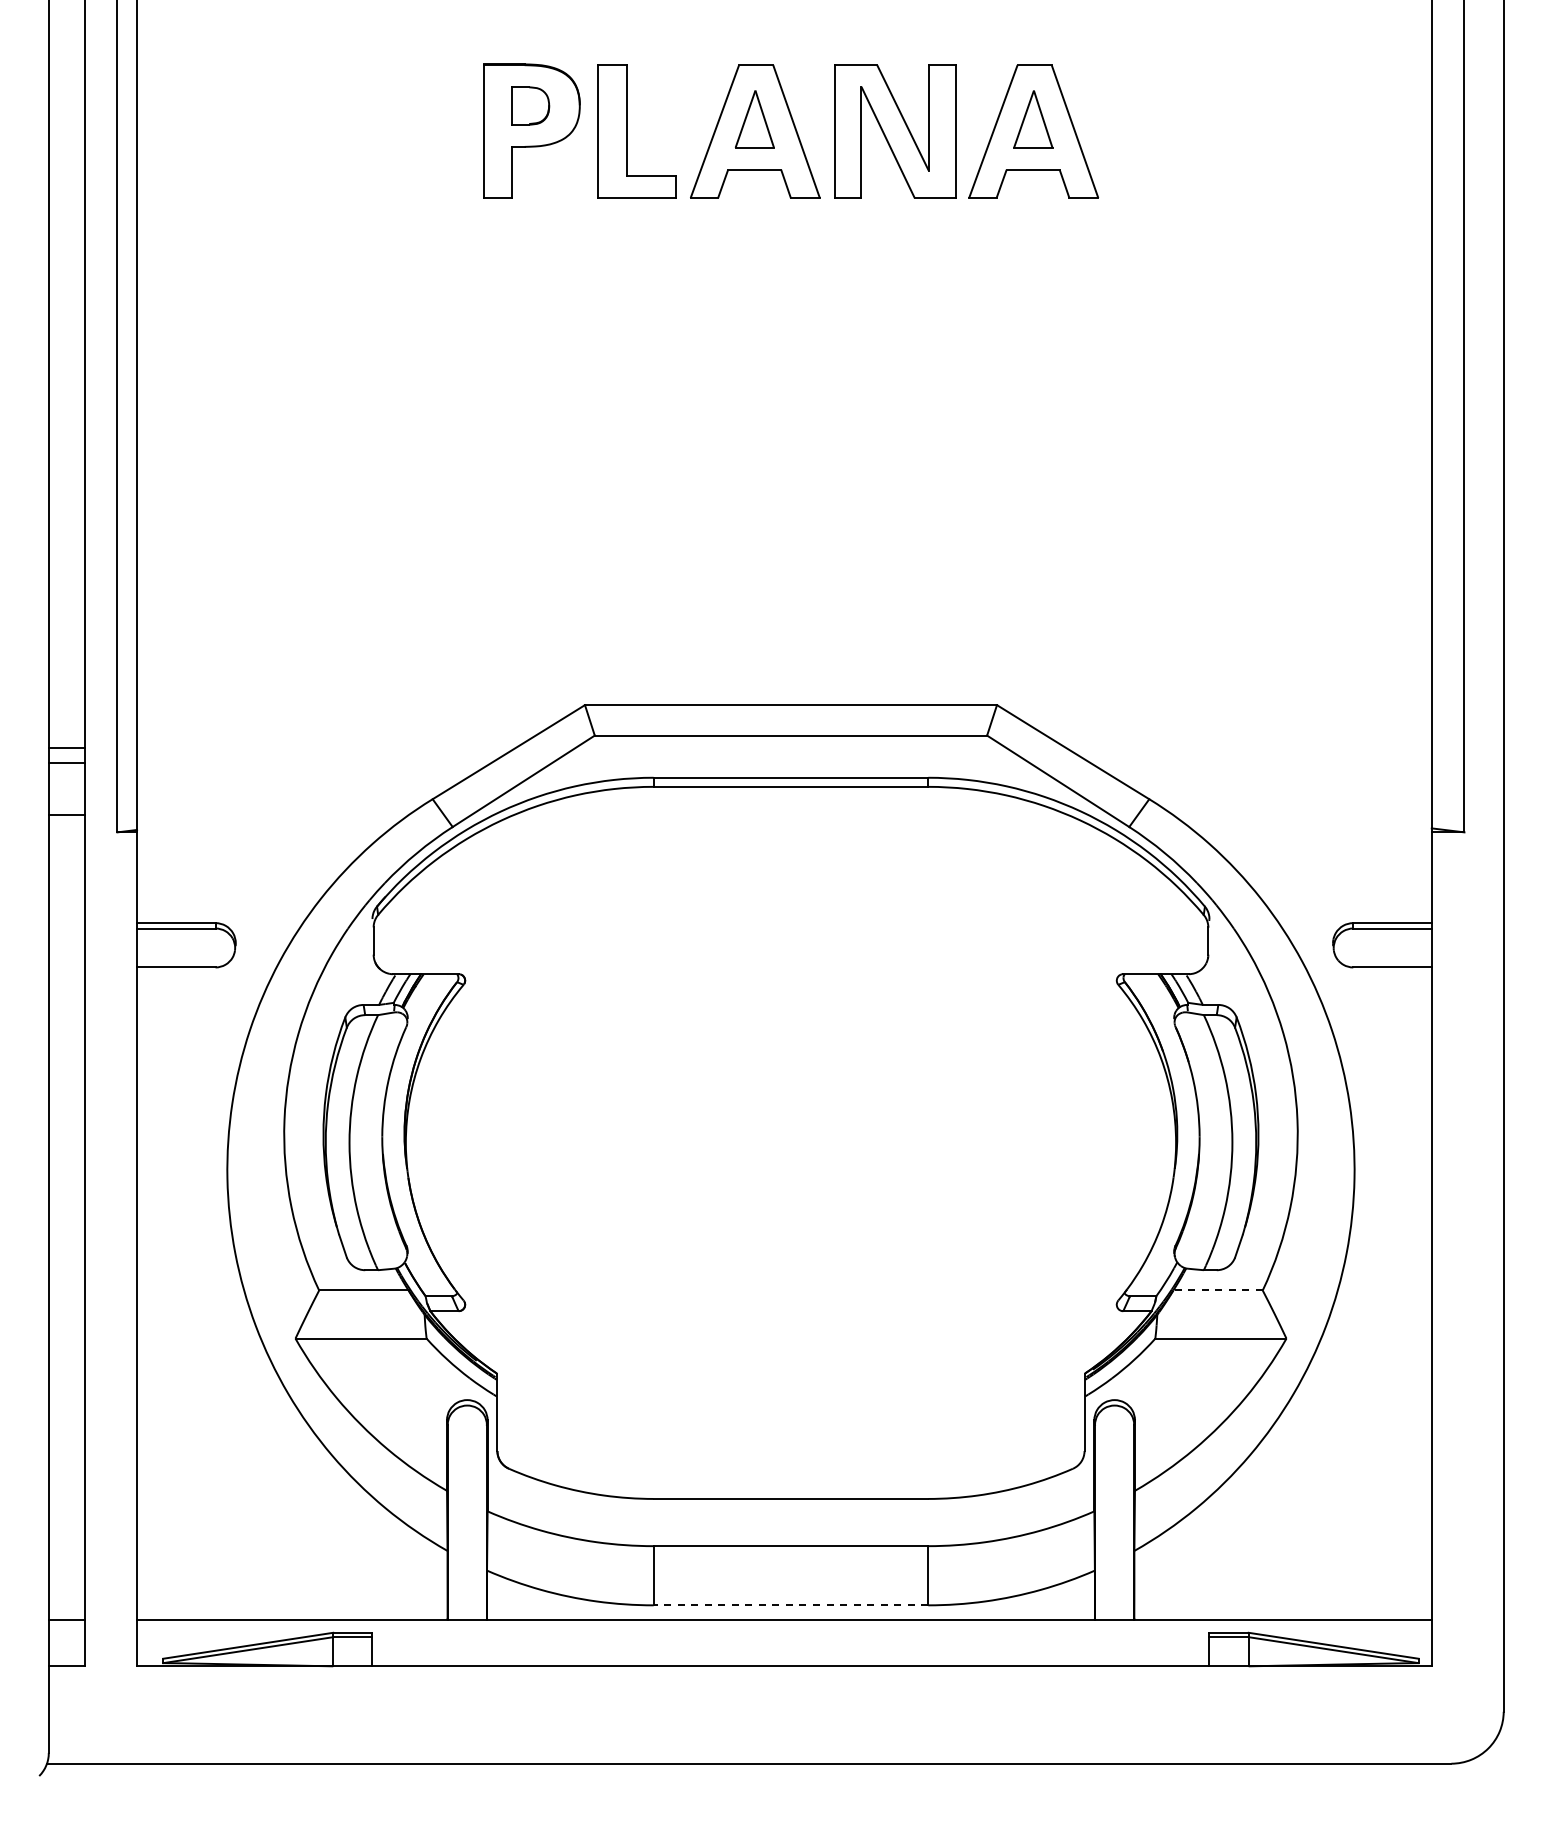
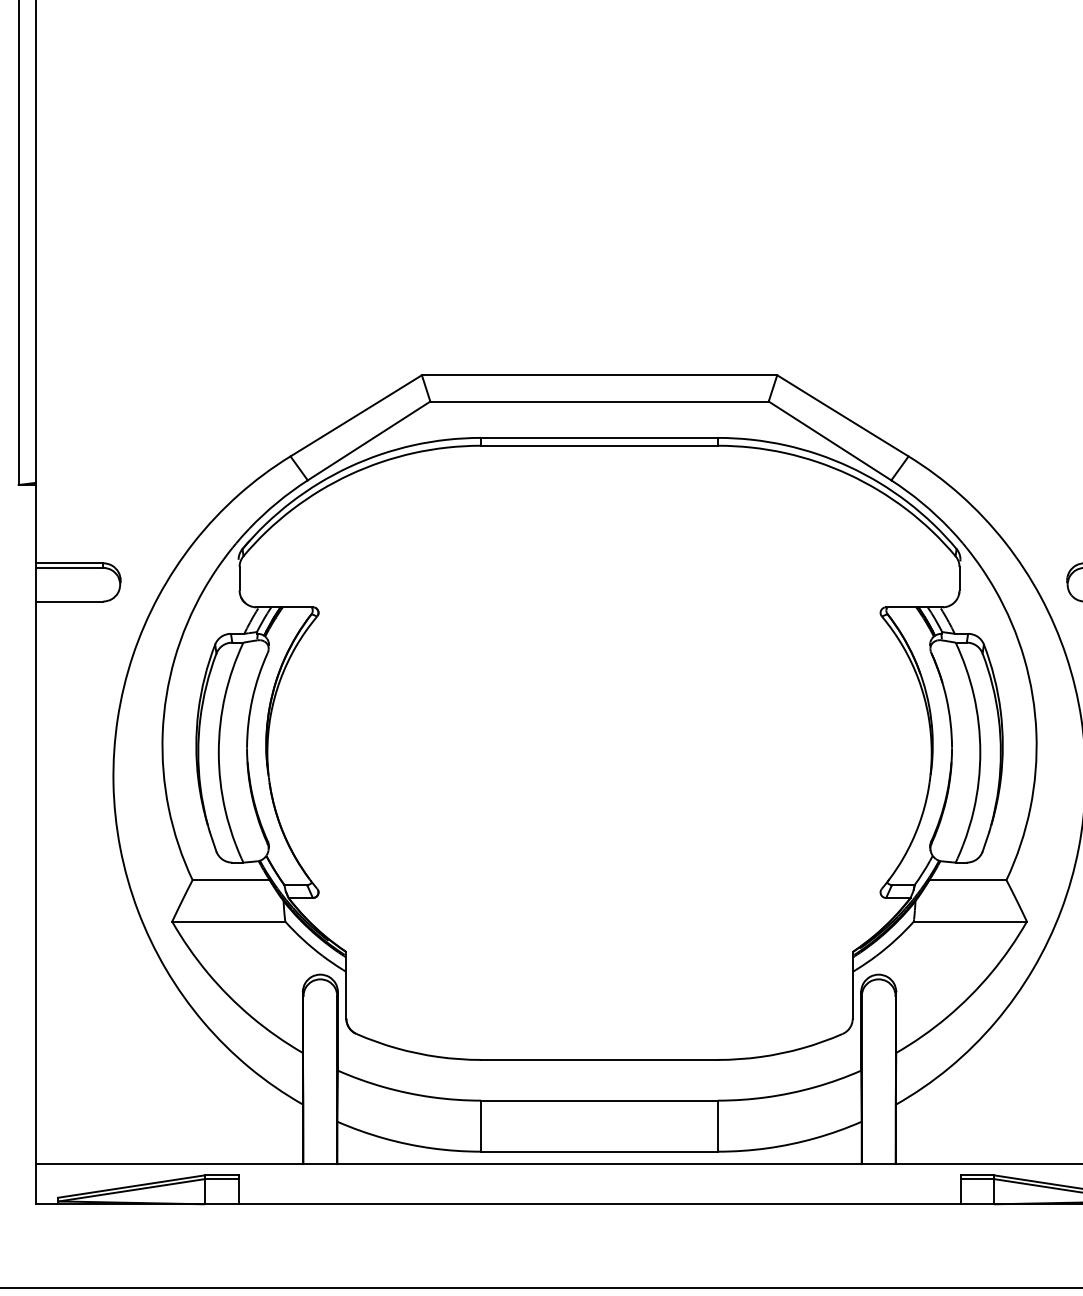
line: (1218, 1290) -> (968, 880), dashed -> solid
line: (790, 1605) -> (599, 1151), dashed -> solid

